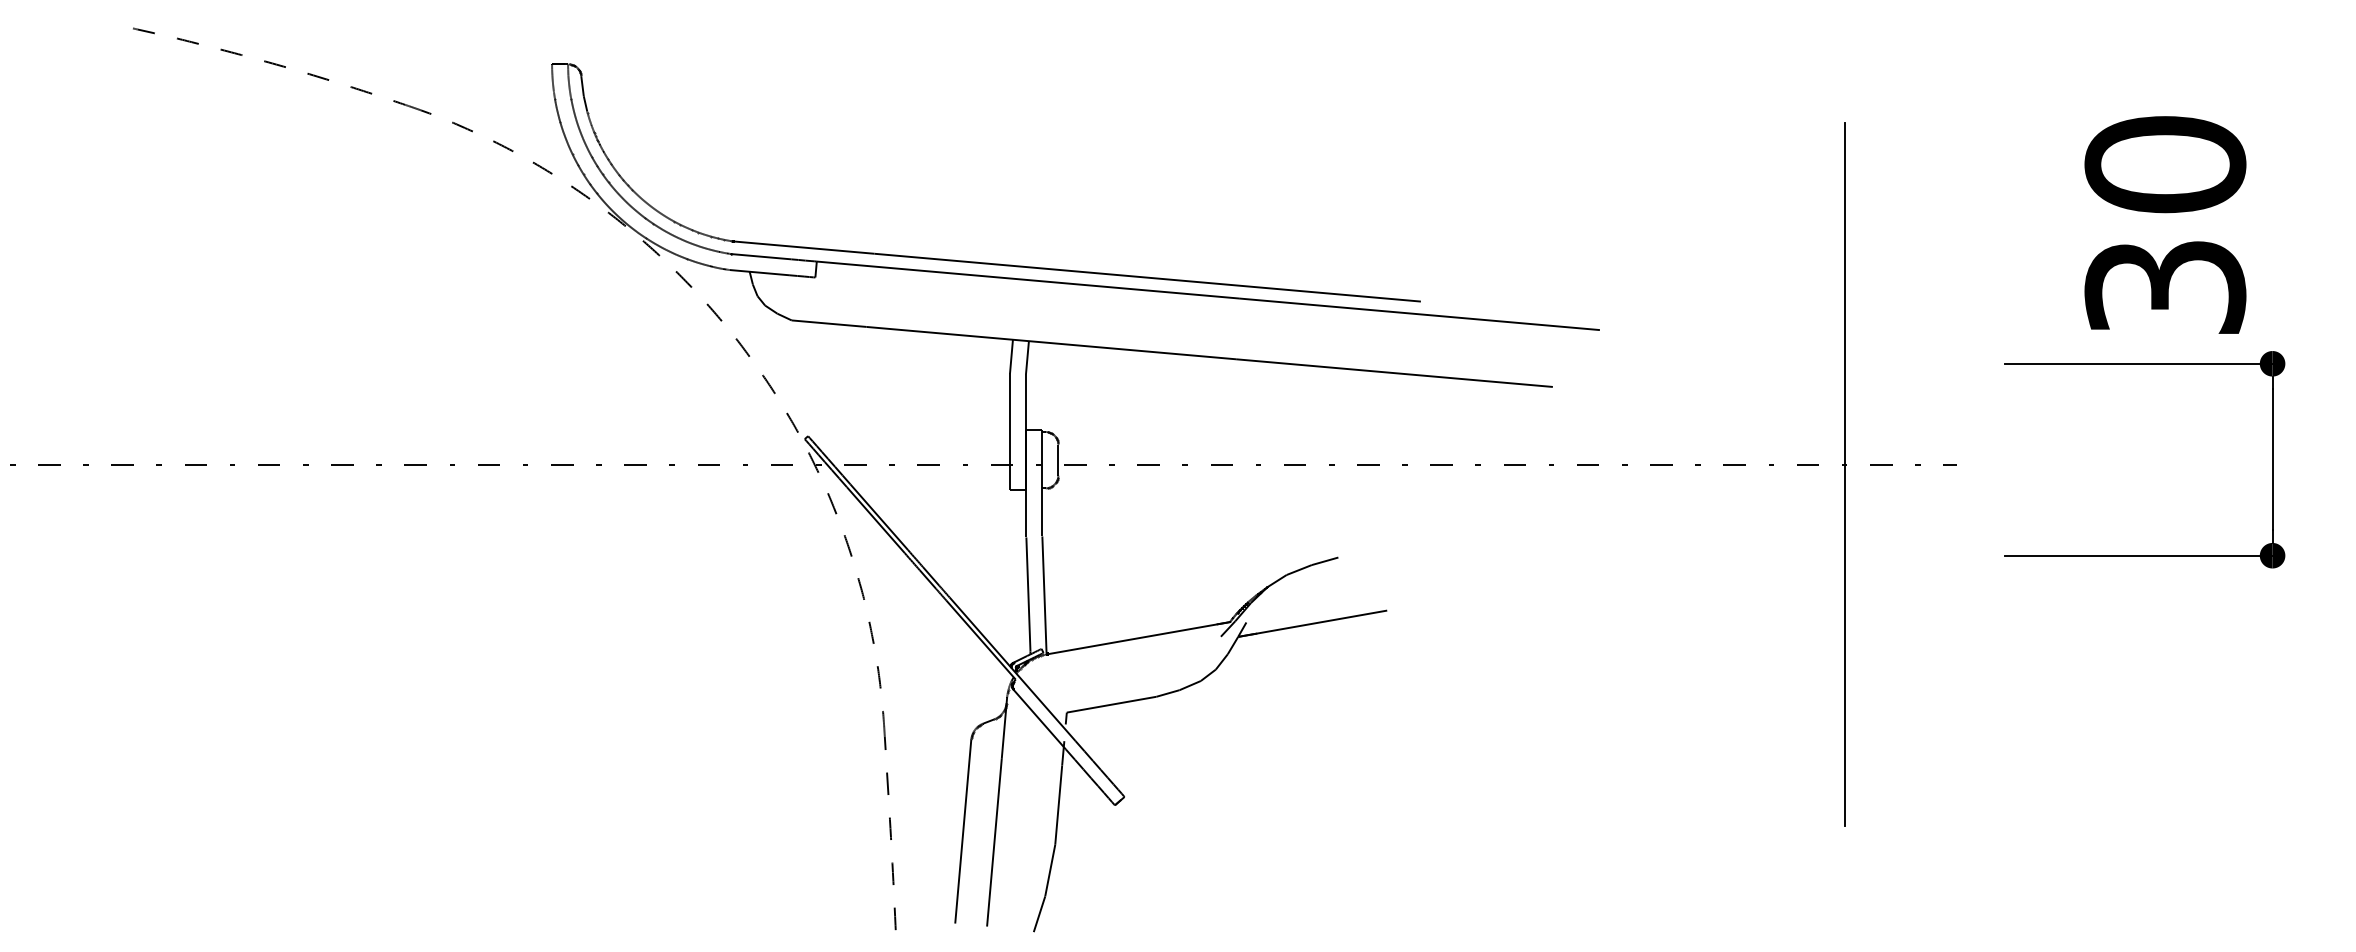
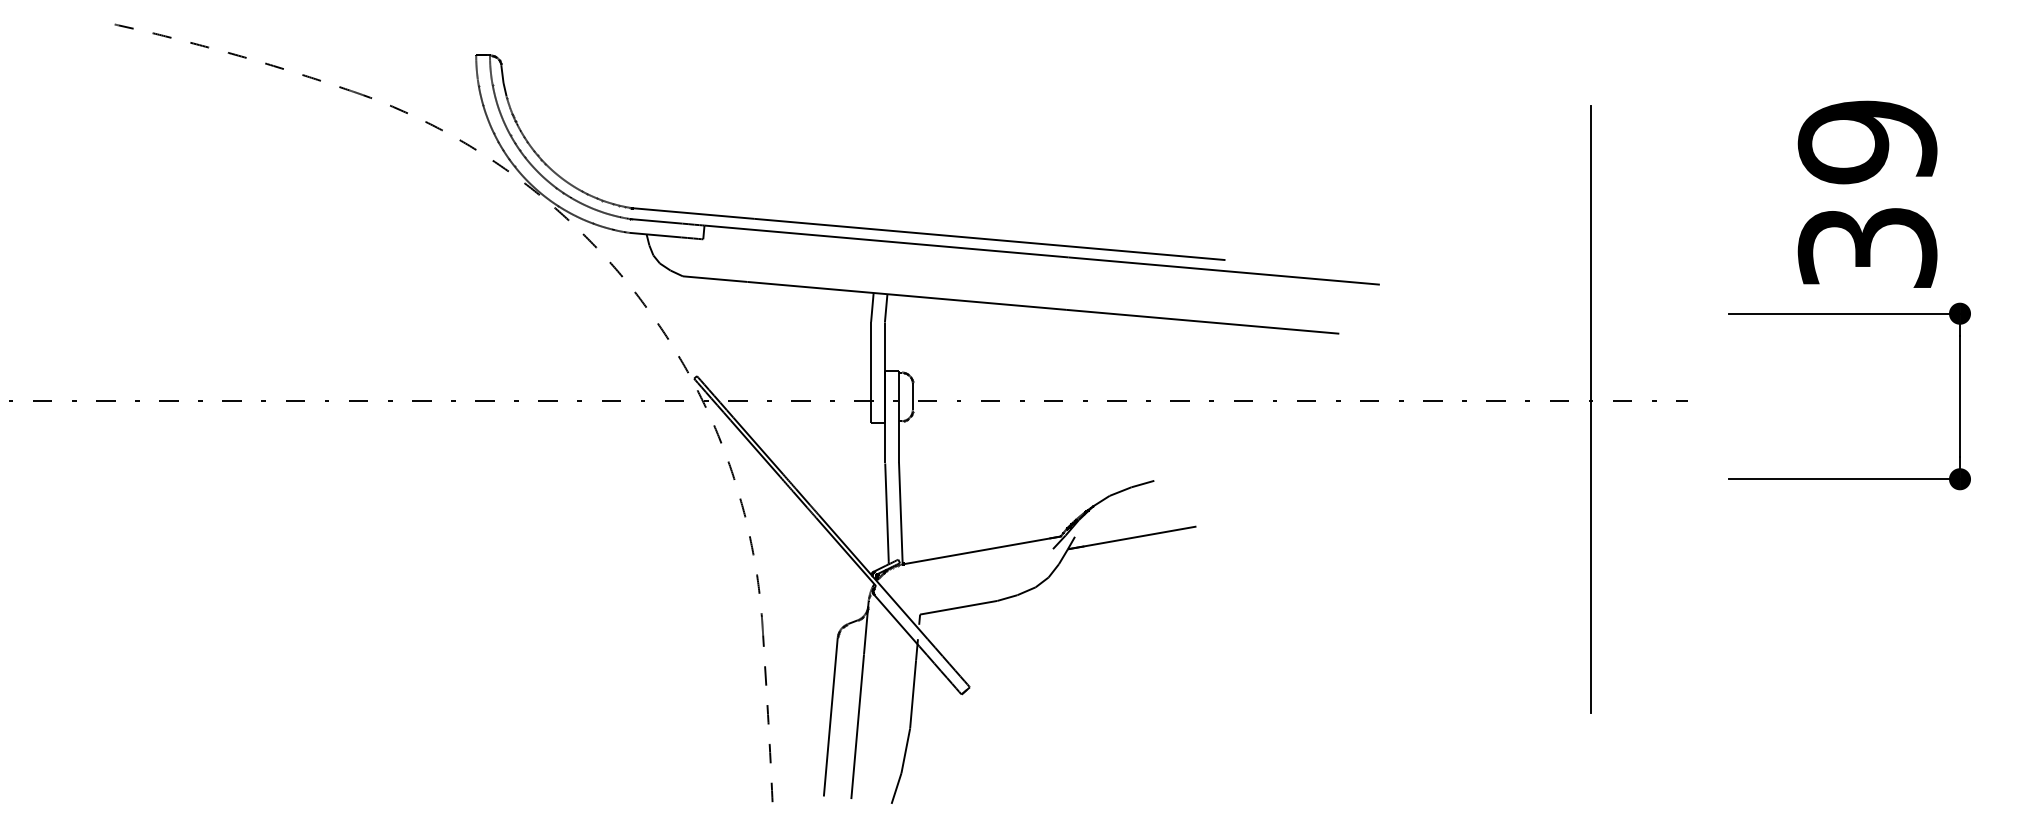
text: (2165, 165) -> (1867, 142), 30 -> 39

